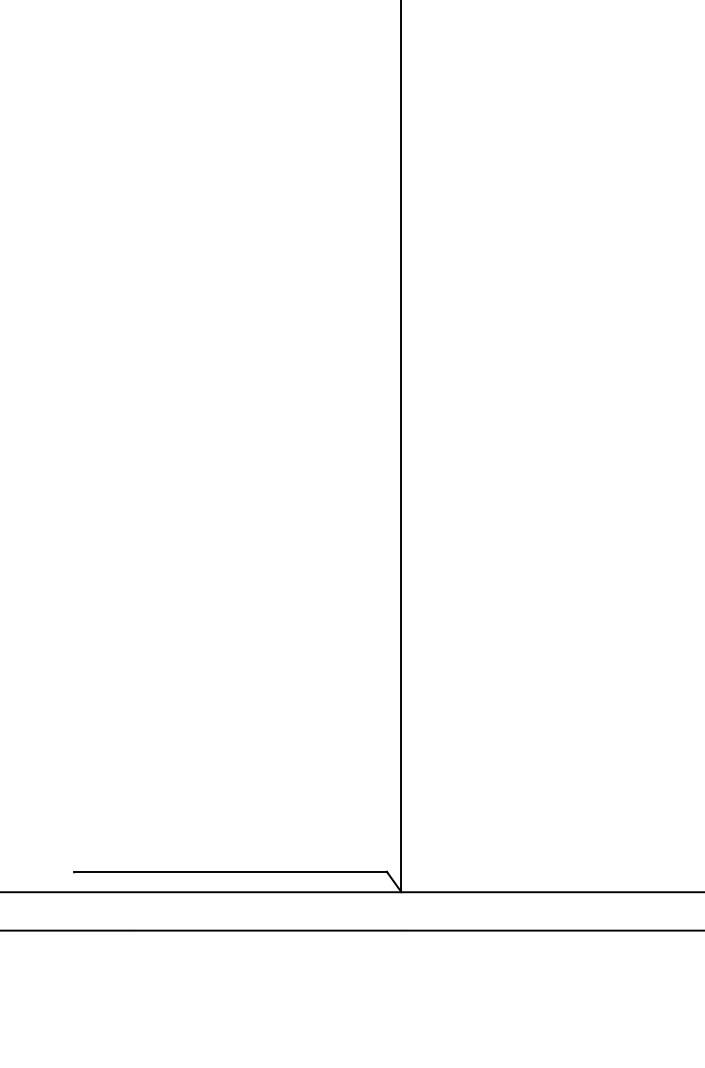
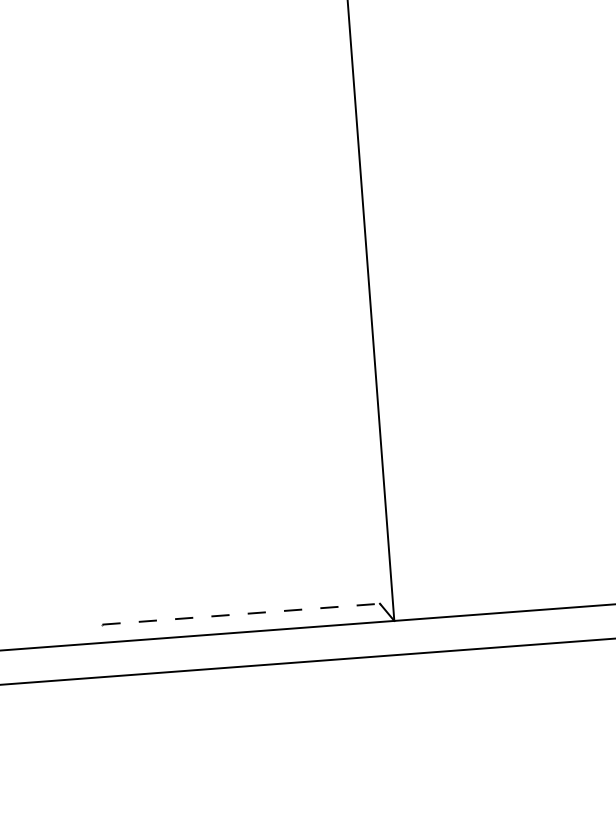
line: (231, 871) -> (242, 613), solid -> dashed

